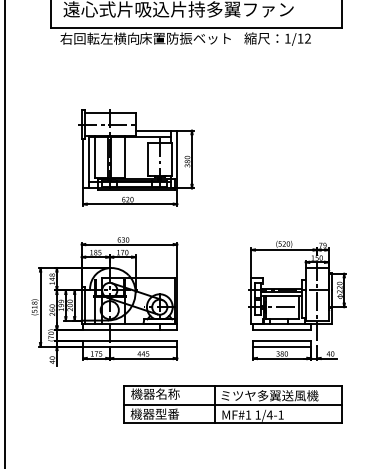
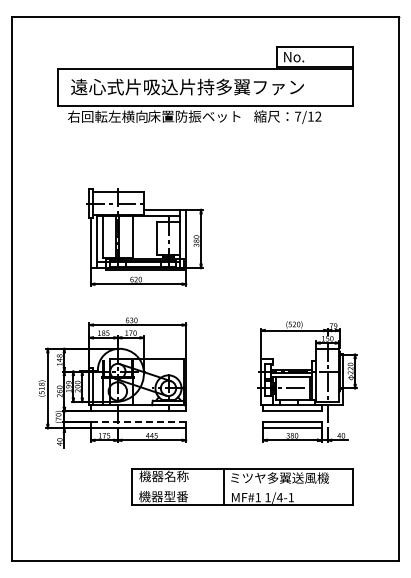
text: (288, 38) -> (298, 116), 1/12 -> 7/12
line: (130, 340) -> (138, 422), solid -> dashed
line: (231, 404) -> (241, 486), removed

